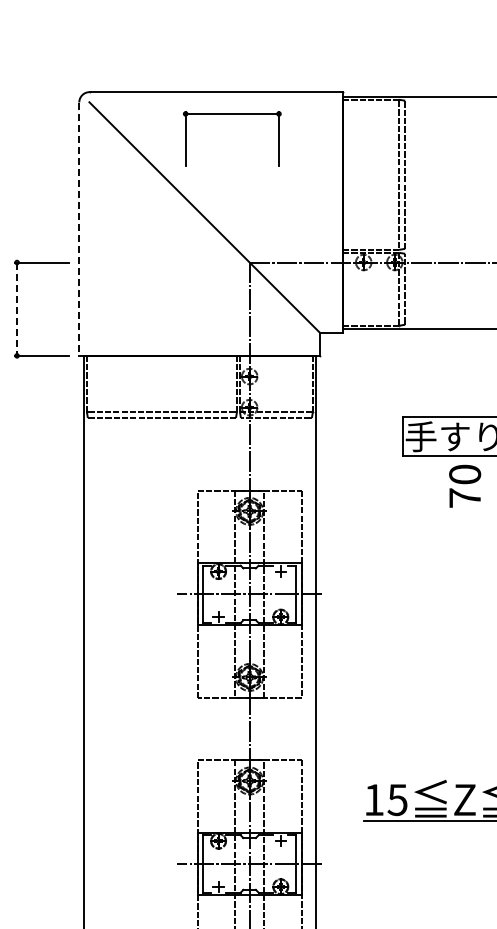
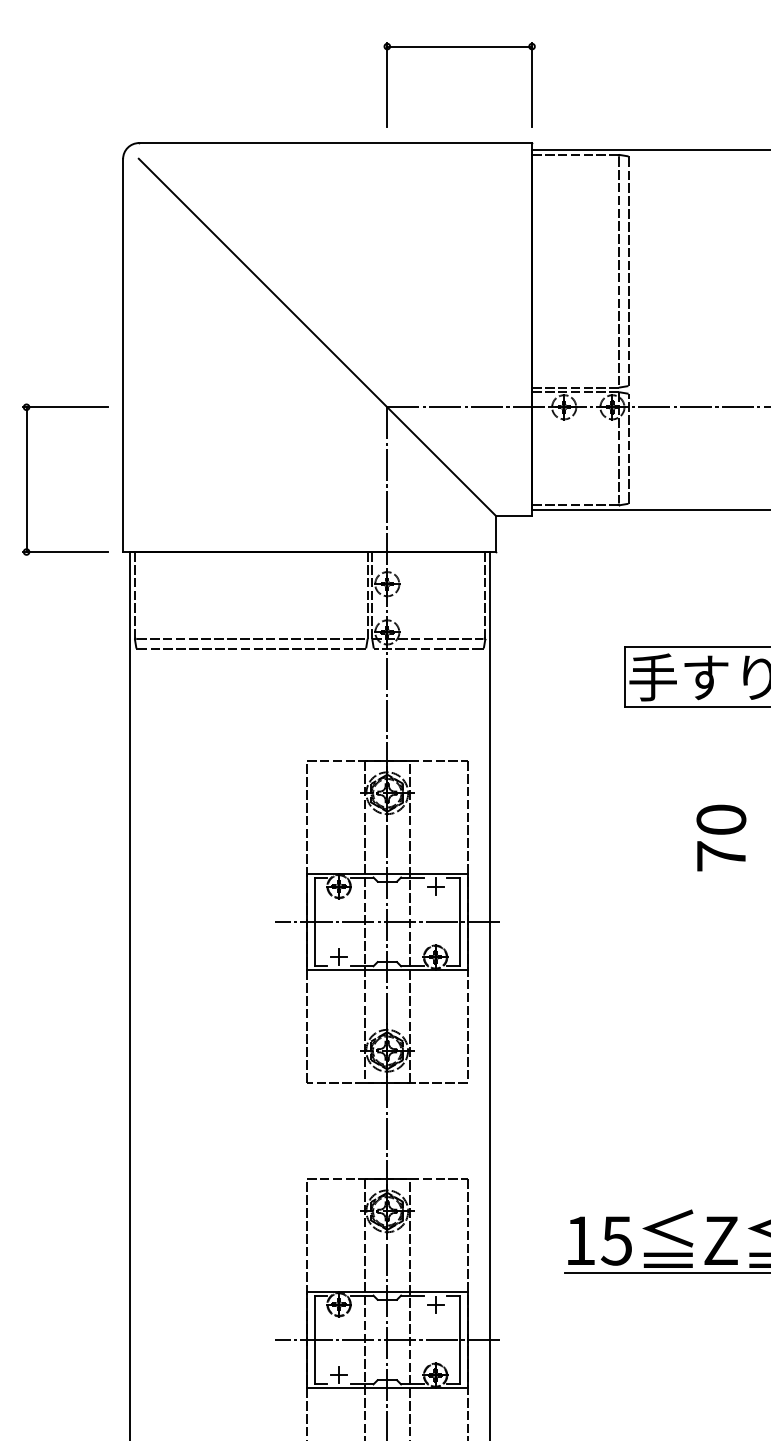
part: (232, 114) -> (459, 47), moved
line: (79, 229) -> (123, 356), dashed -> solid
line: (17, 309) -> (27, 480), dashed -> solid
text: (465, 485) -> (722, 836), moved

